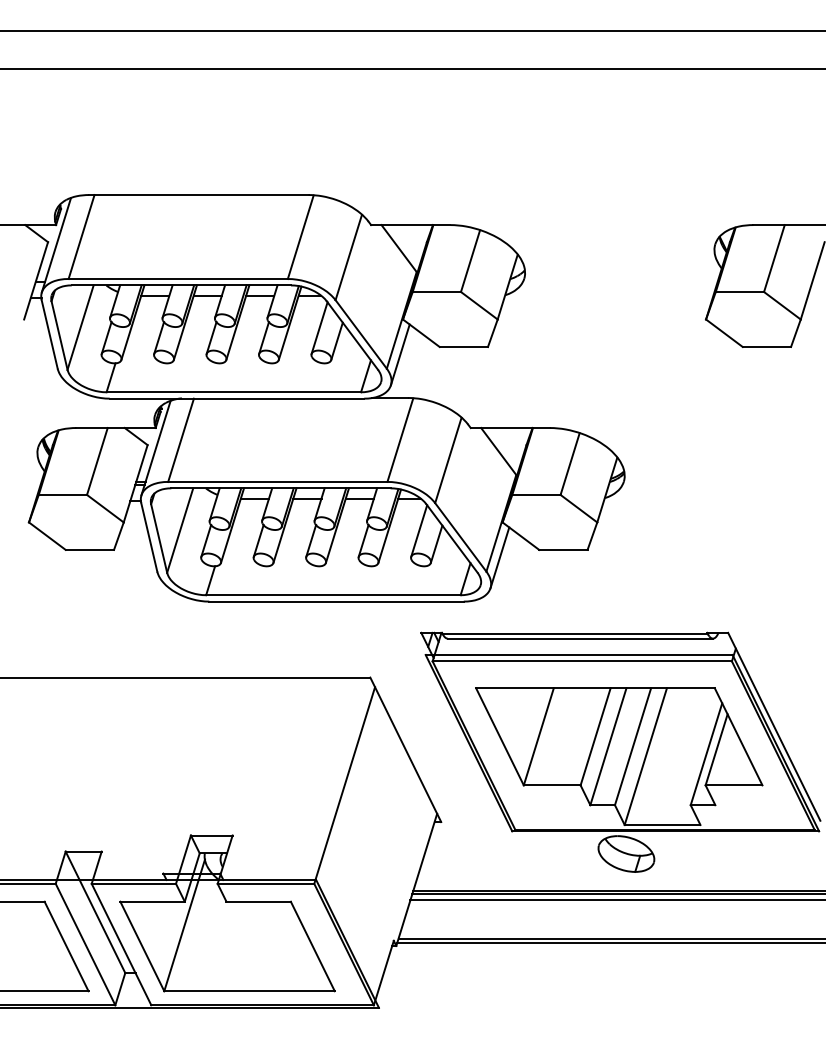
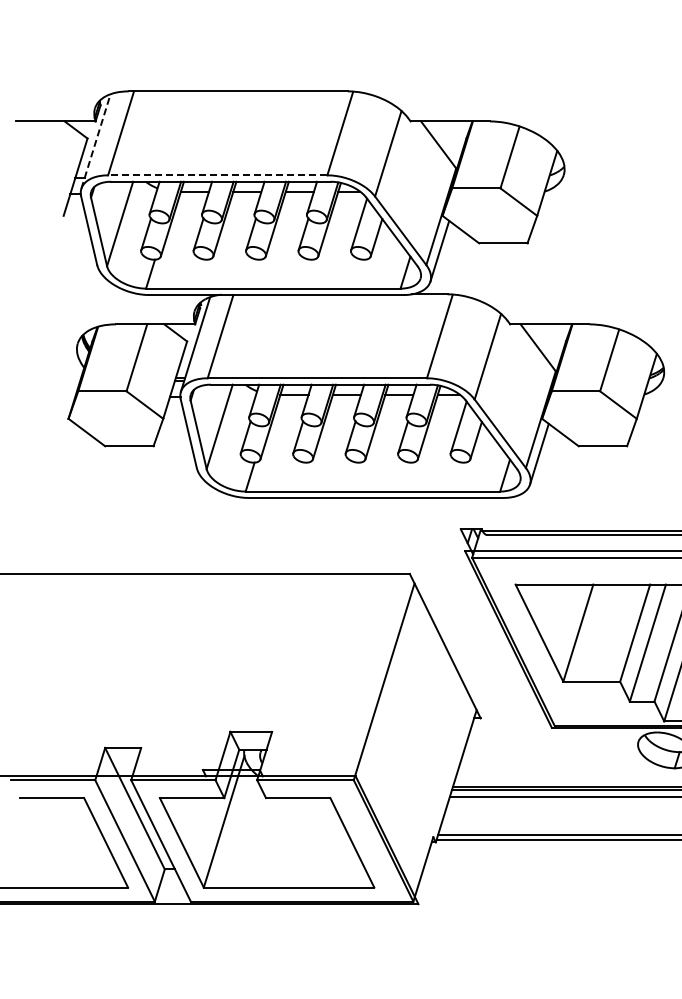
line: (56, 244) -> (96, 140), solid -> dashed
line: (178, 279) -> (218, 175), solid -> dashed

